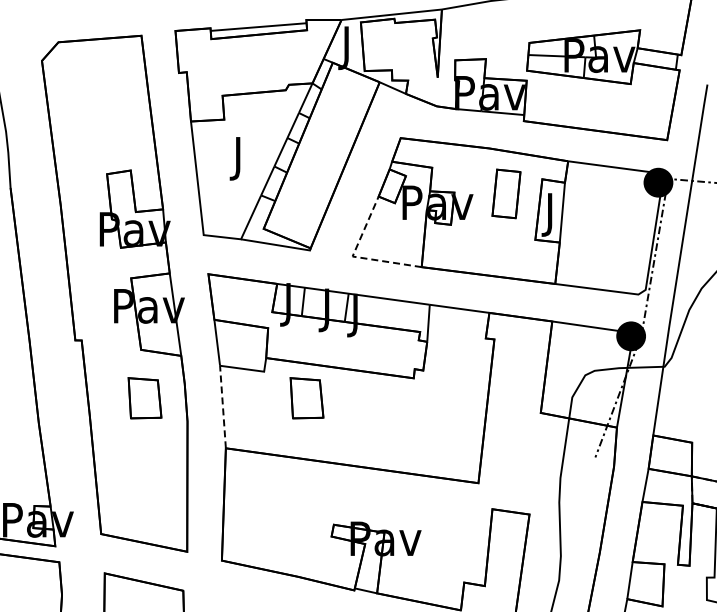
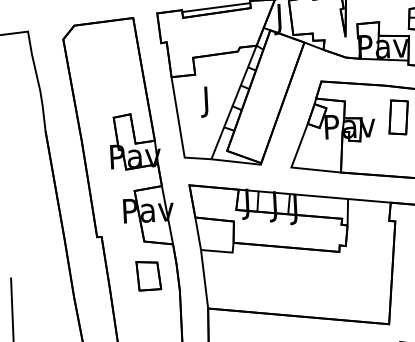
line: (353, 256) -> (292, 167), dashed -> solid
part: (306, 398) -> (263, 270), removed
line: (222, 406) -> (204, 278), dashed -> solid

